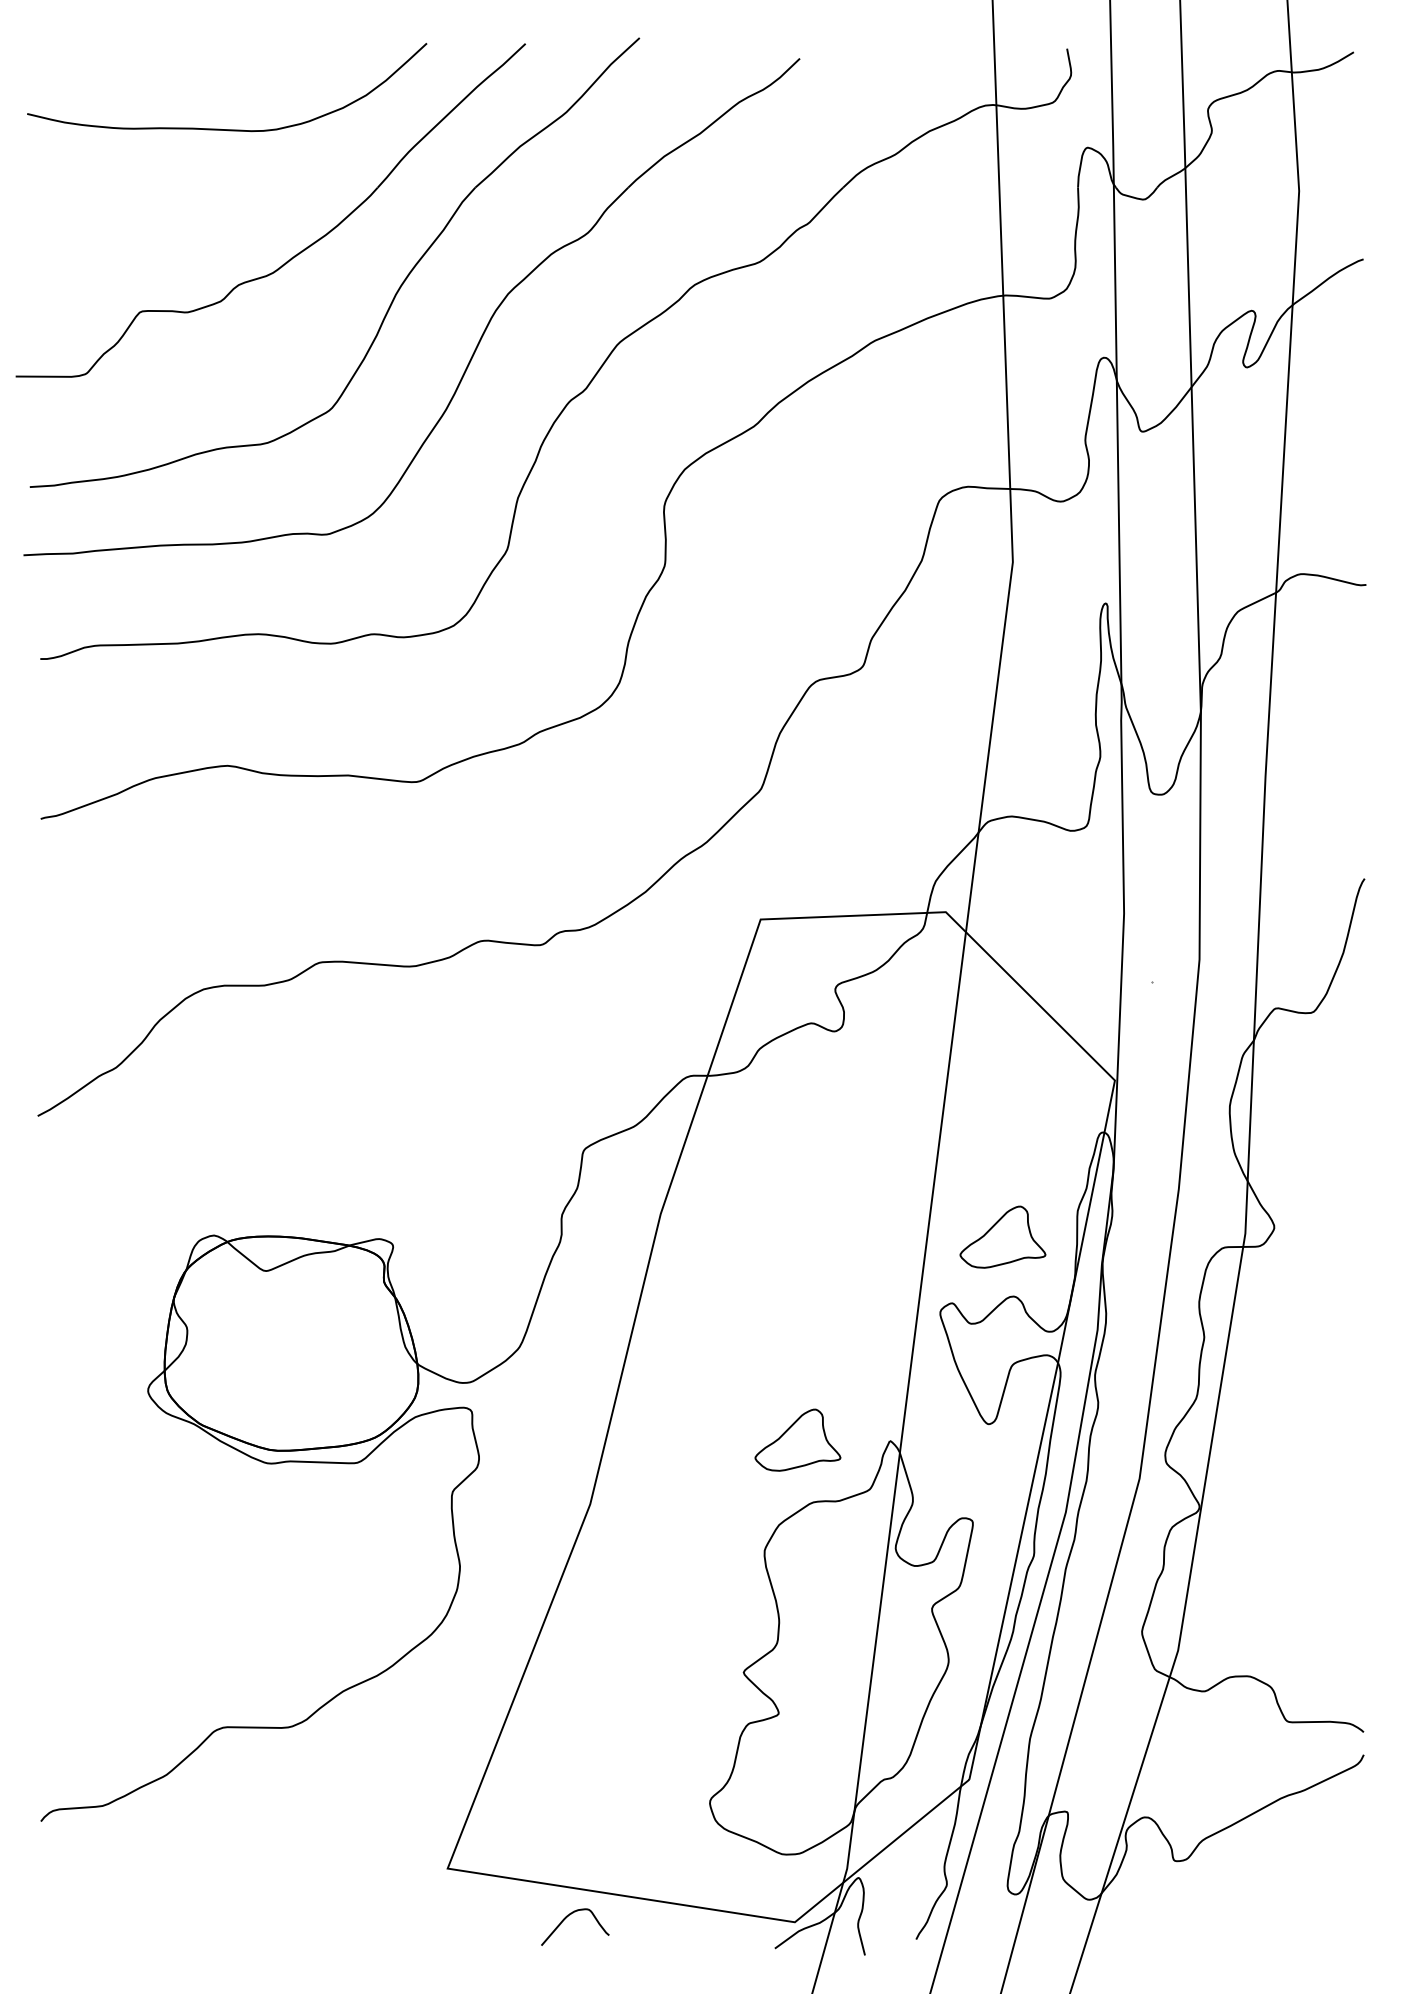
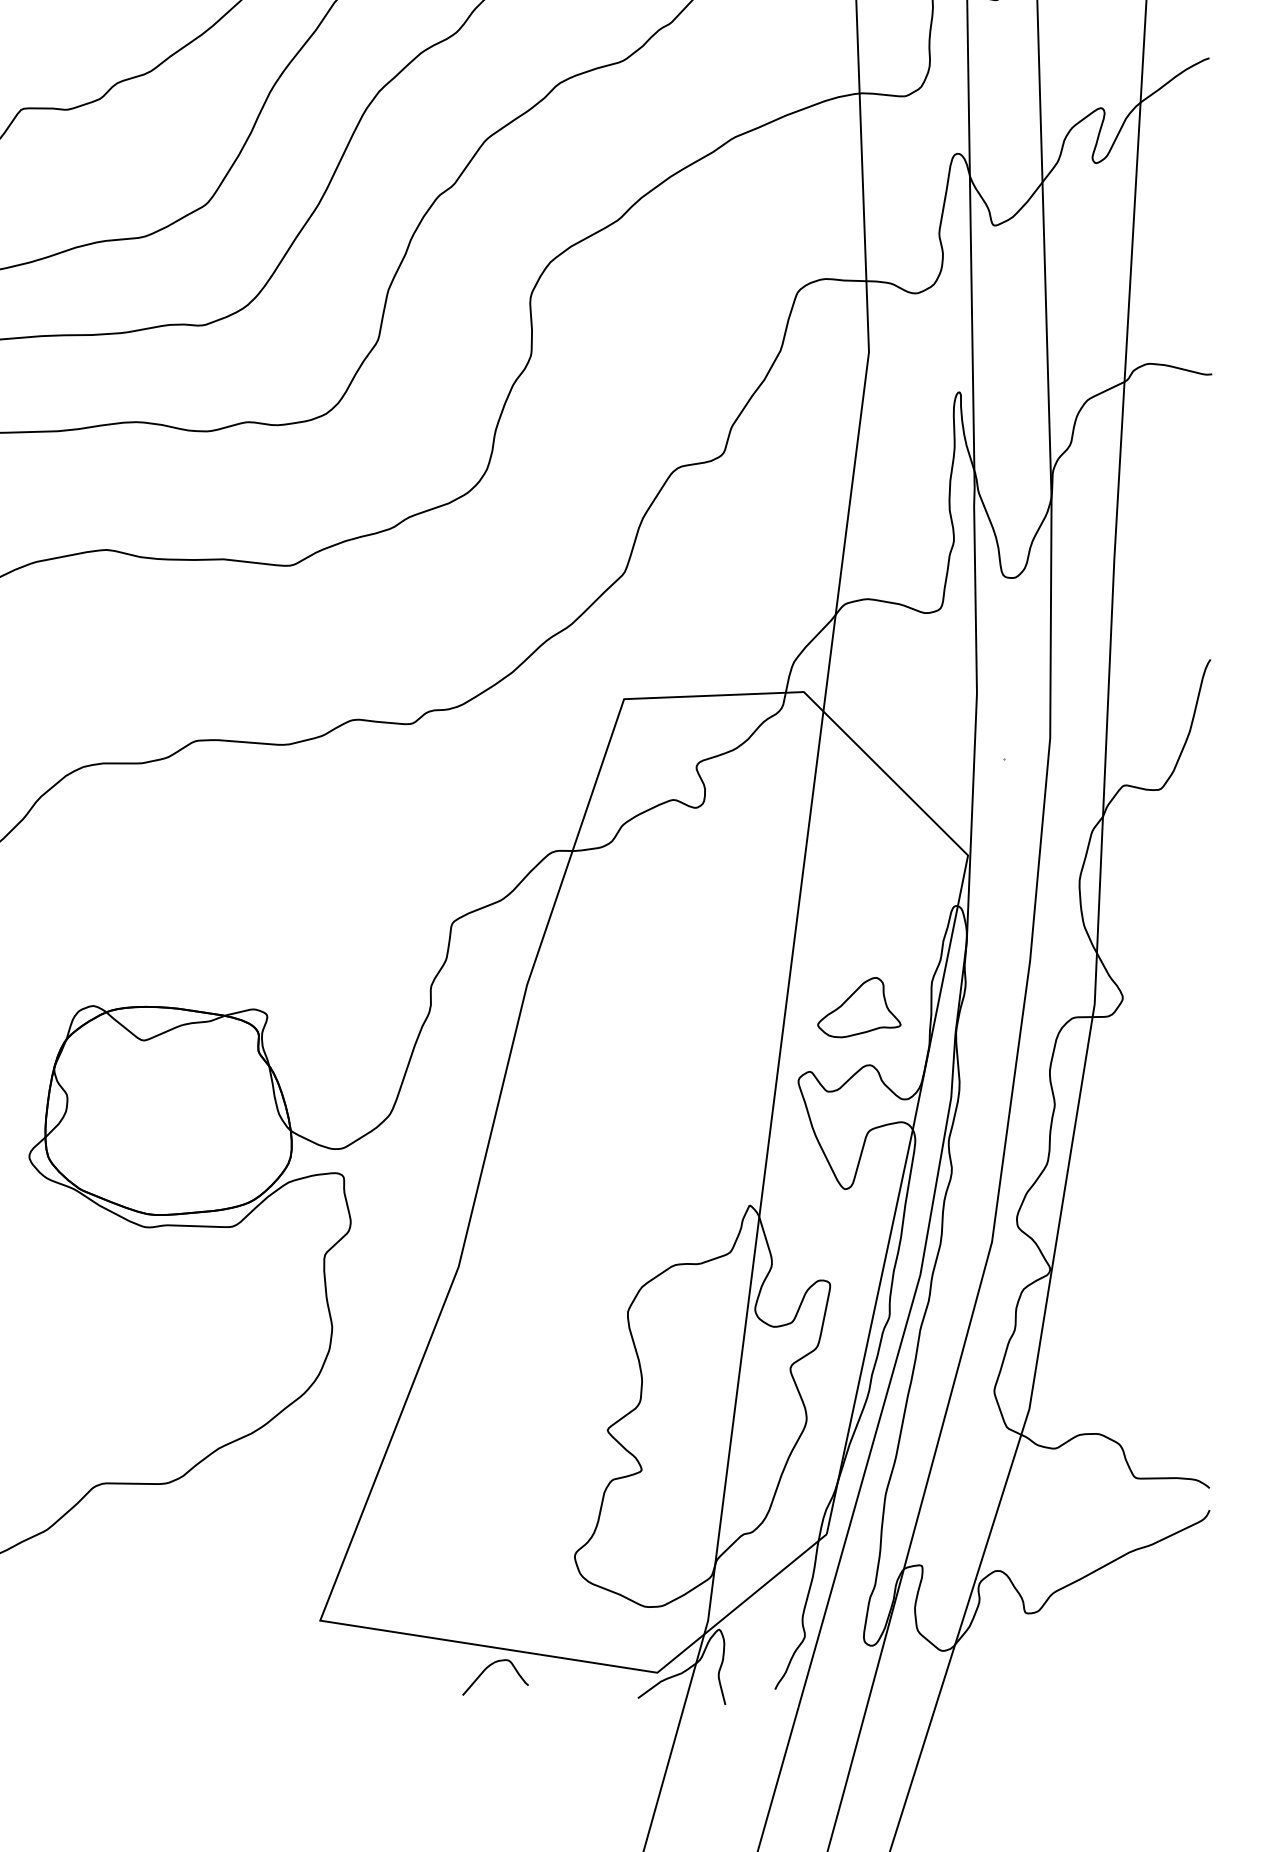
part: (797, 1439) -> (659, 1204), removed
curve: (567, 1917) -> (488, 1668), moved

